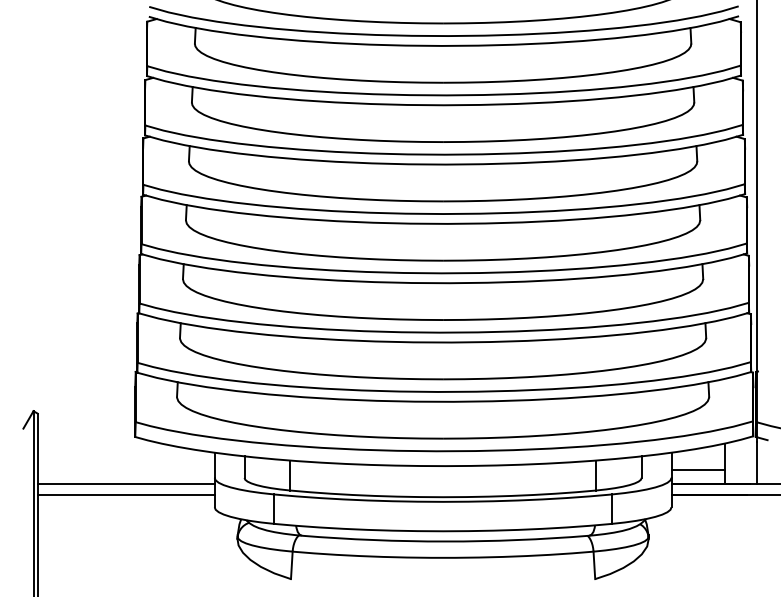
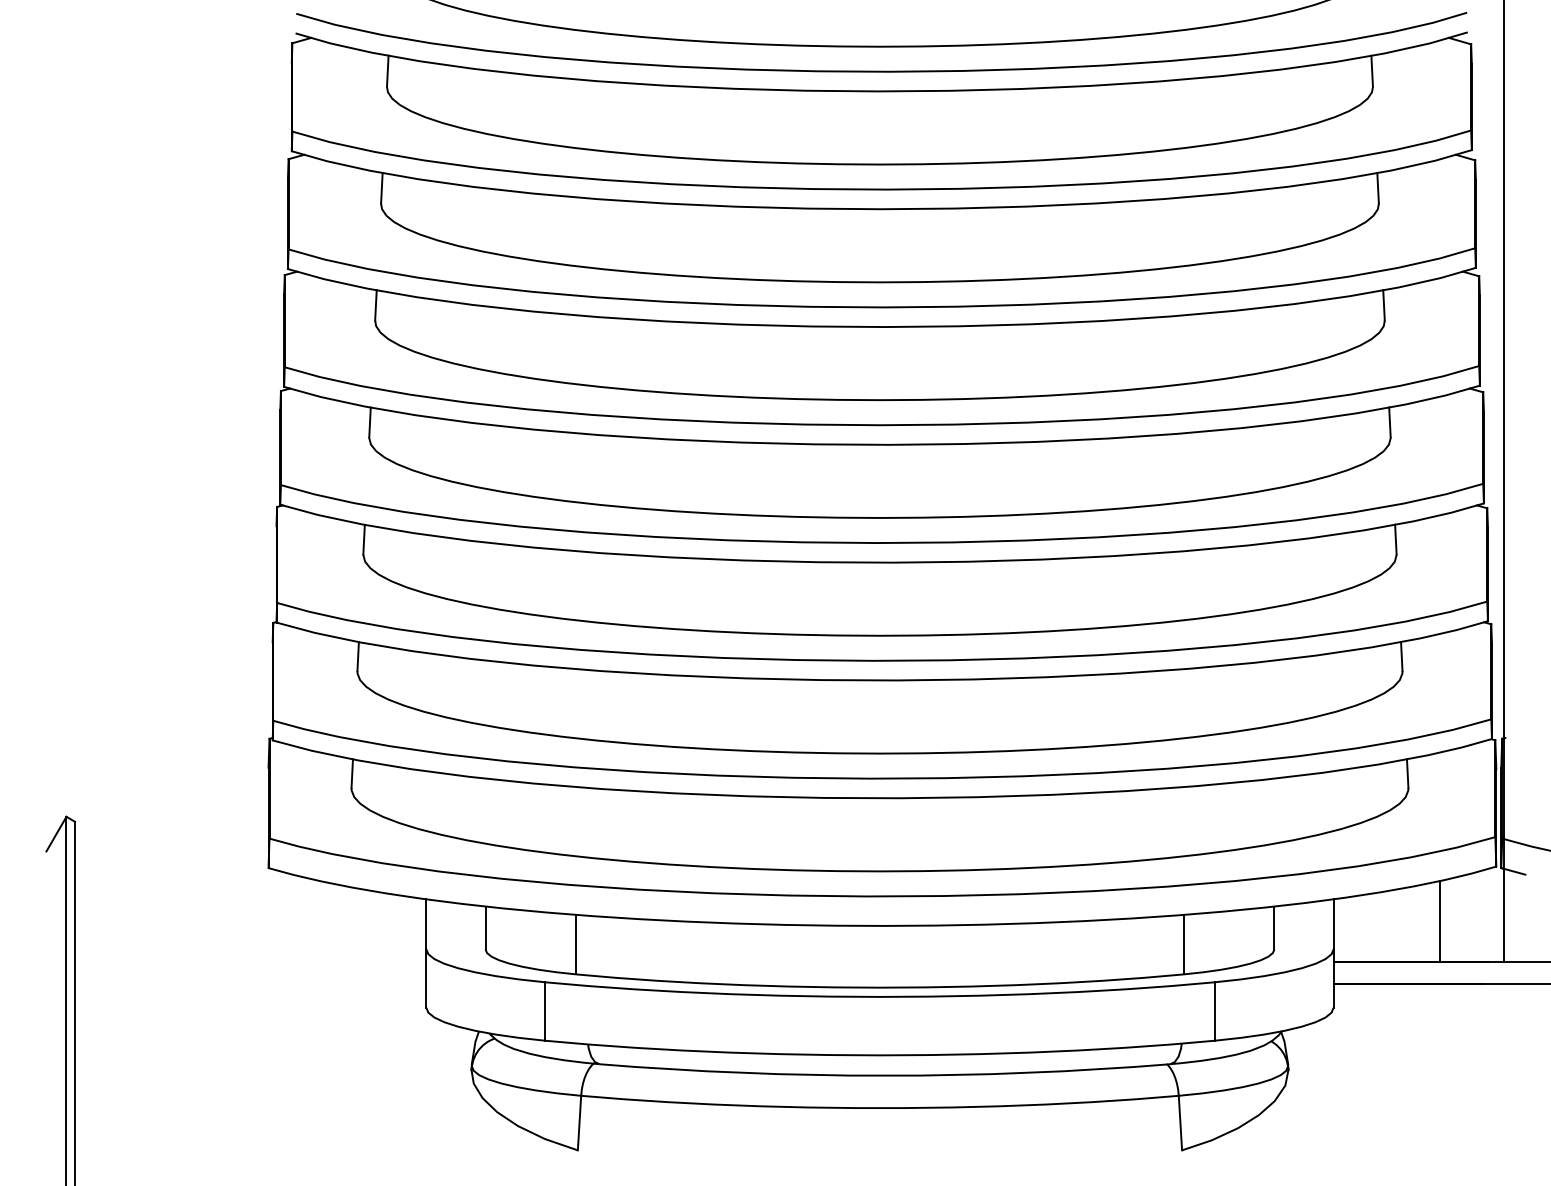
line: (697, 469) -> (1385, 932), removed
line: (125, 484) -> (249, 962), removed
line: (125, 495) -> (249, 984), removed

